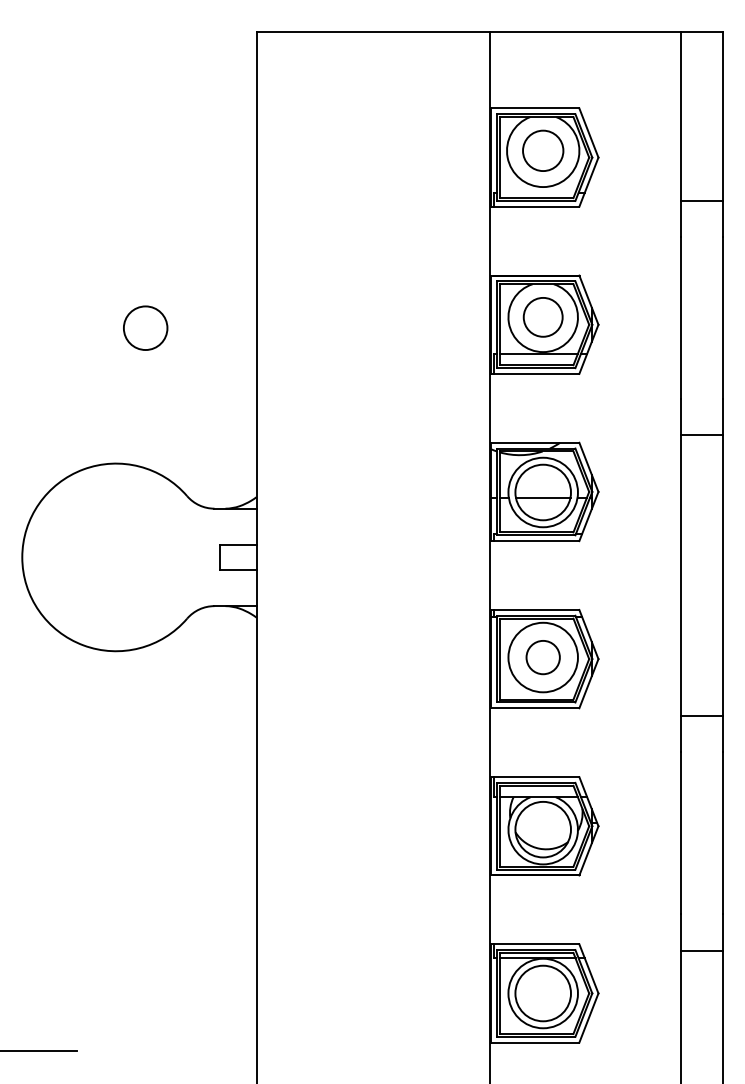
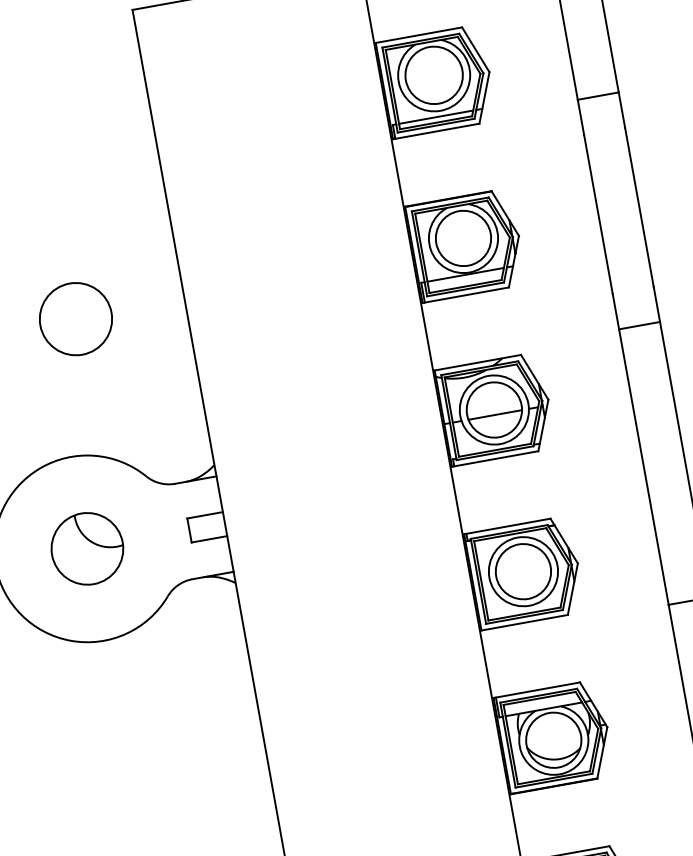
circle: (543, 150) -> (434, 74), size x1.43
line: (537, 192) -> (435, 117), added
circle: (543, 317) -> (463, 238), size x1.43
circle: (145, 327) -> (75, 318), size x1.67
part: (115, 557) -> (86, 549), added
circle: (543, 657) -> (523, 571), size x1.67

